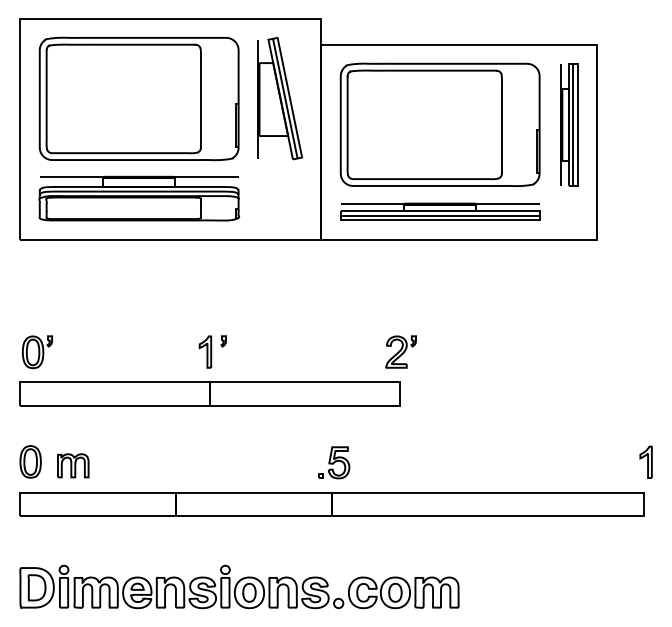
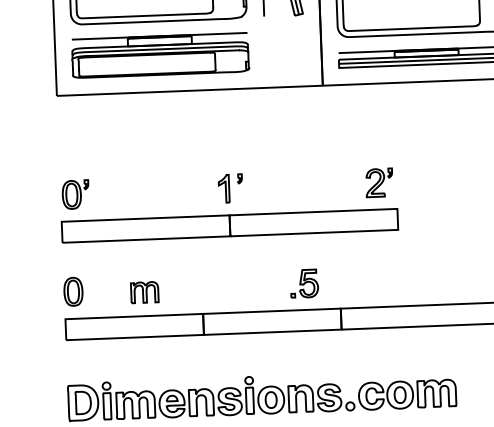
part: (400, 351) -> (378, 182), moved
part: (334, 462) -> (304, 283), moved
part: (73, 465) -> (144, 292), moved

